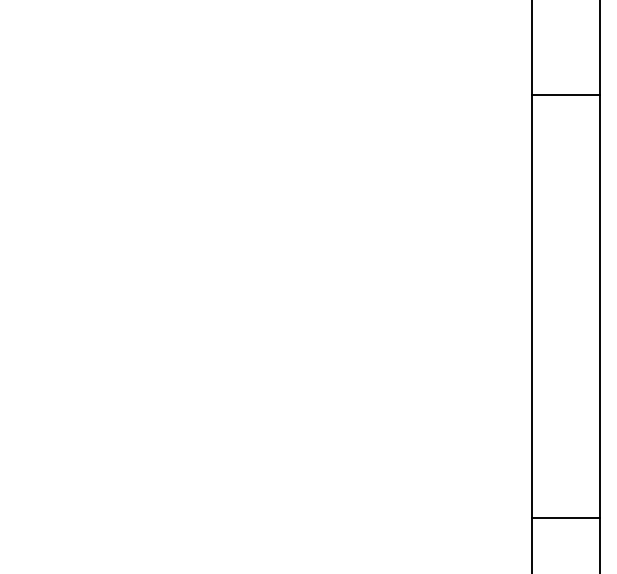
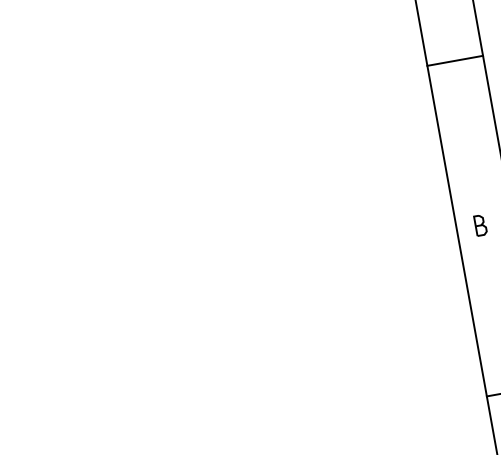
line: (566, 94) -> (455, 60), moved
part: (561, 314) -> (480, 225), added

